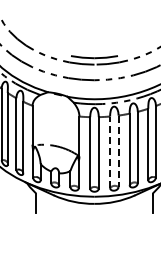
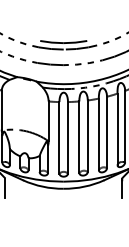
line: (118, 151) -> (87, 136), dashed -> solid
line: (110, 152) -> (79, 137), dashed -> solid

